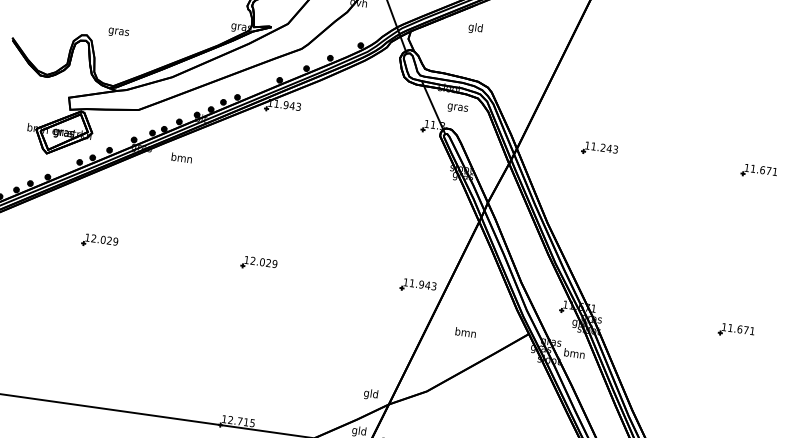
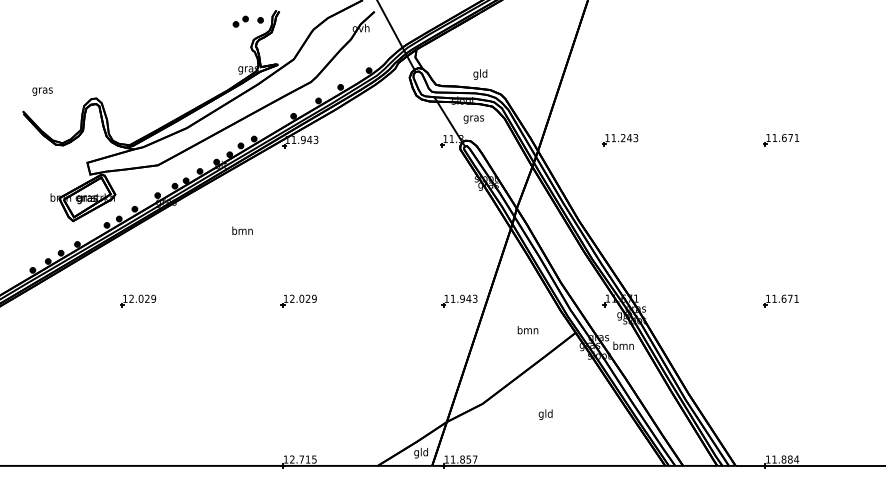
text: (475, 28) -> (480, 74), moved
text: (118, 32) -> (42, 91), moved
text: (181, 157) -> (242, 230), moved
text: (465, 332) -> (527, 330), moved
text: (370, 394) -> (545, 414), moved

